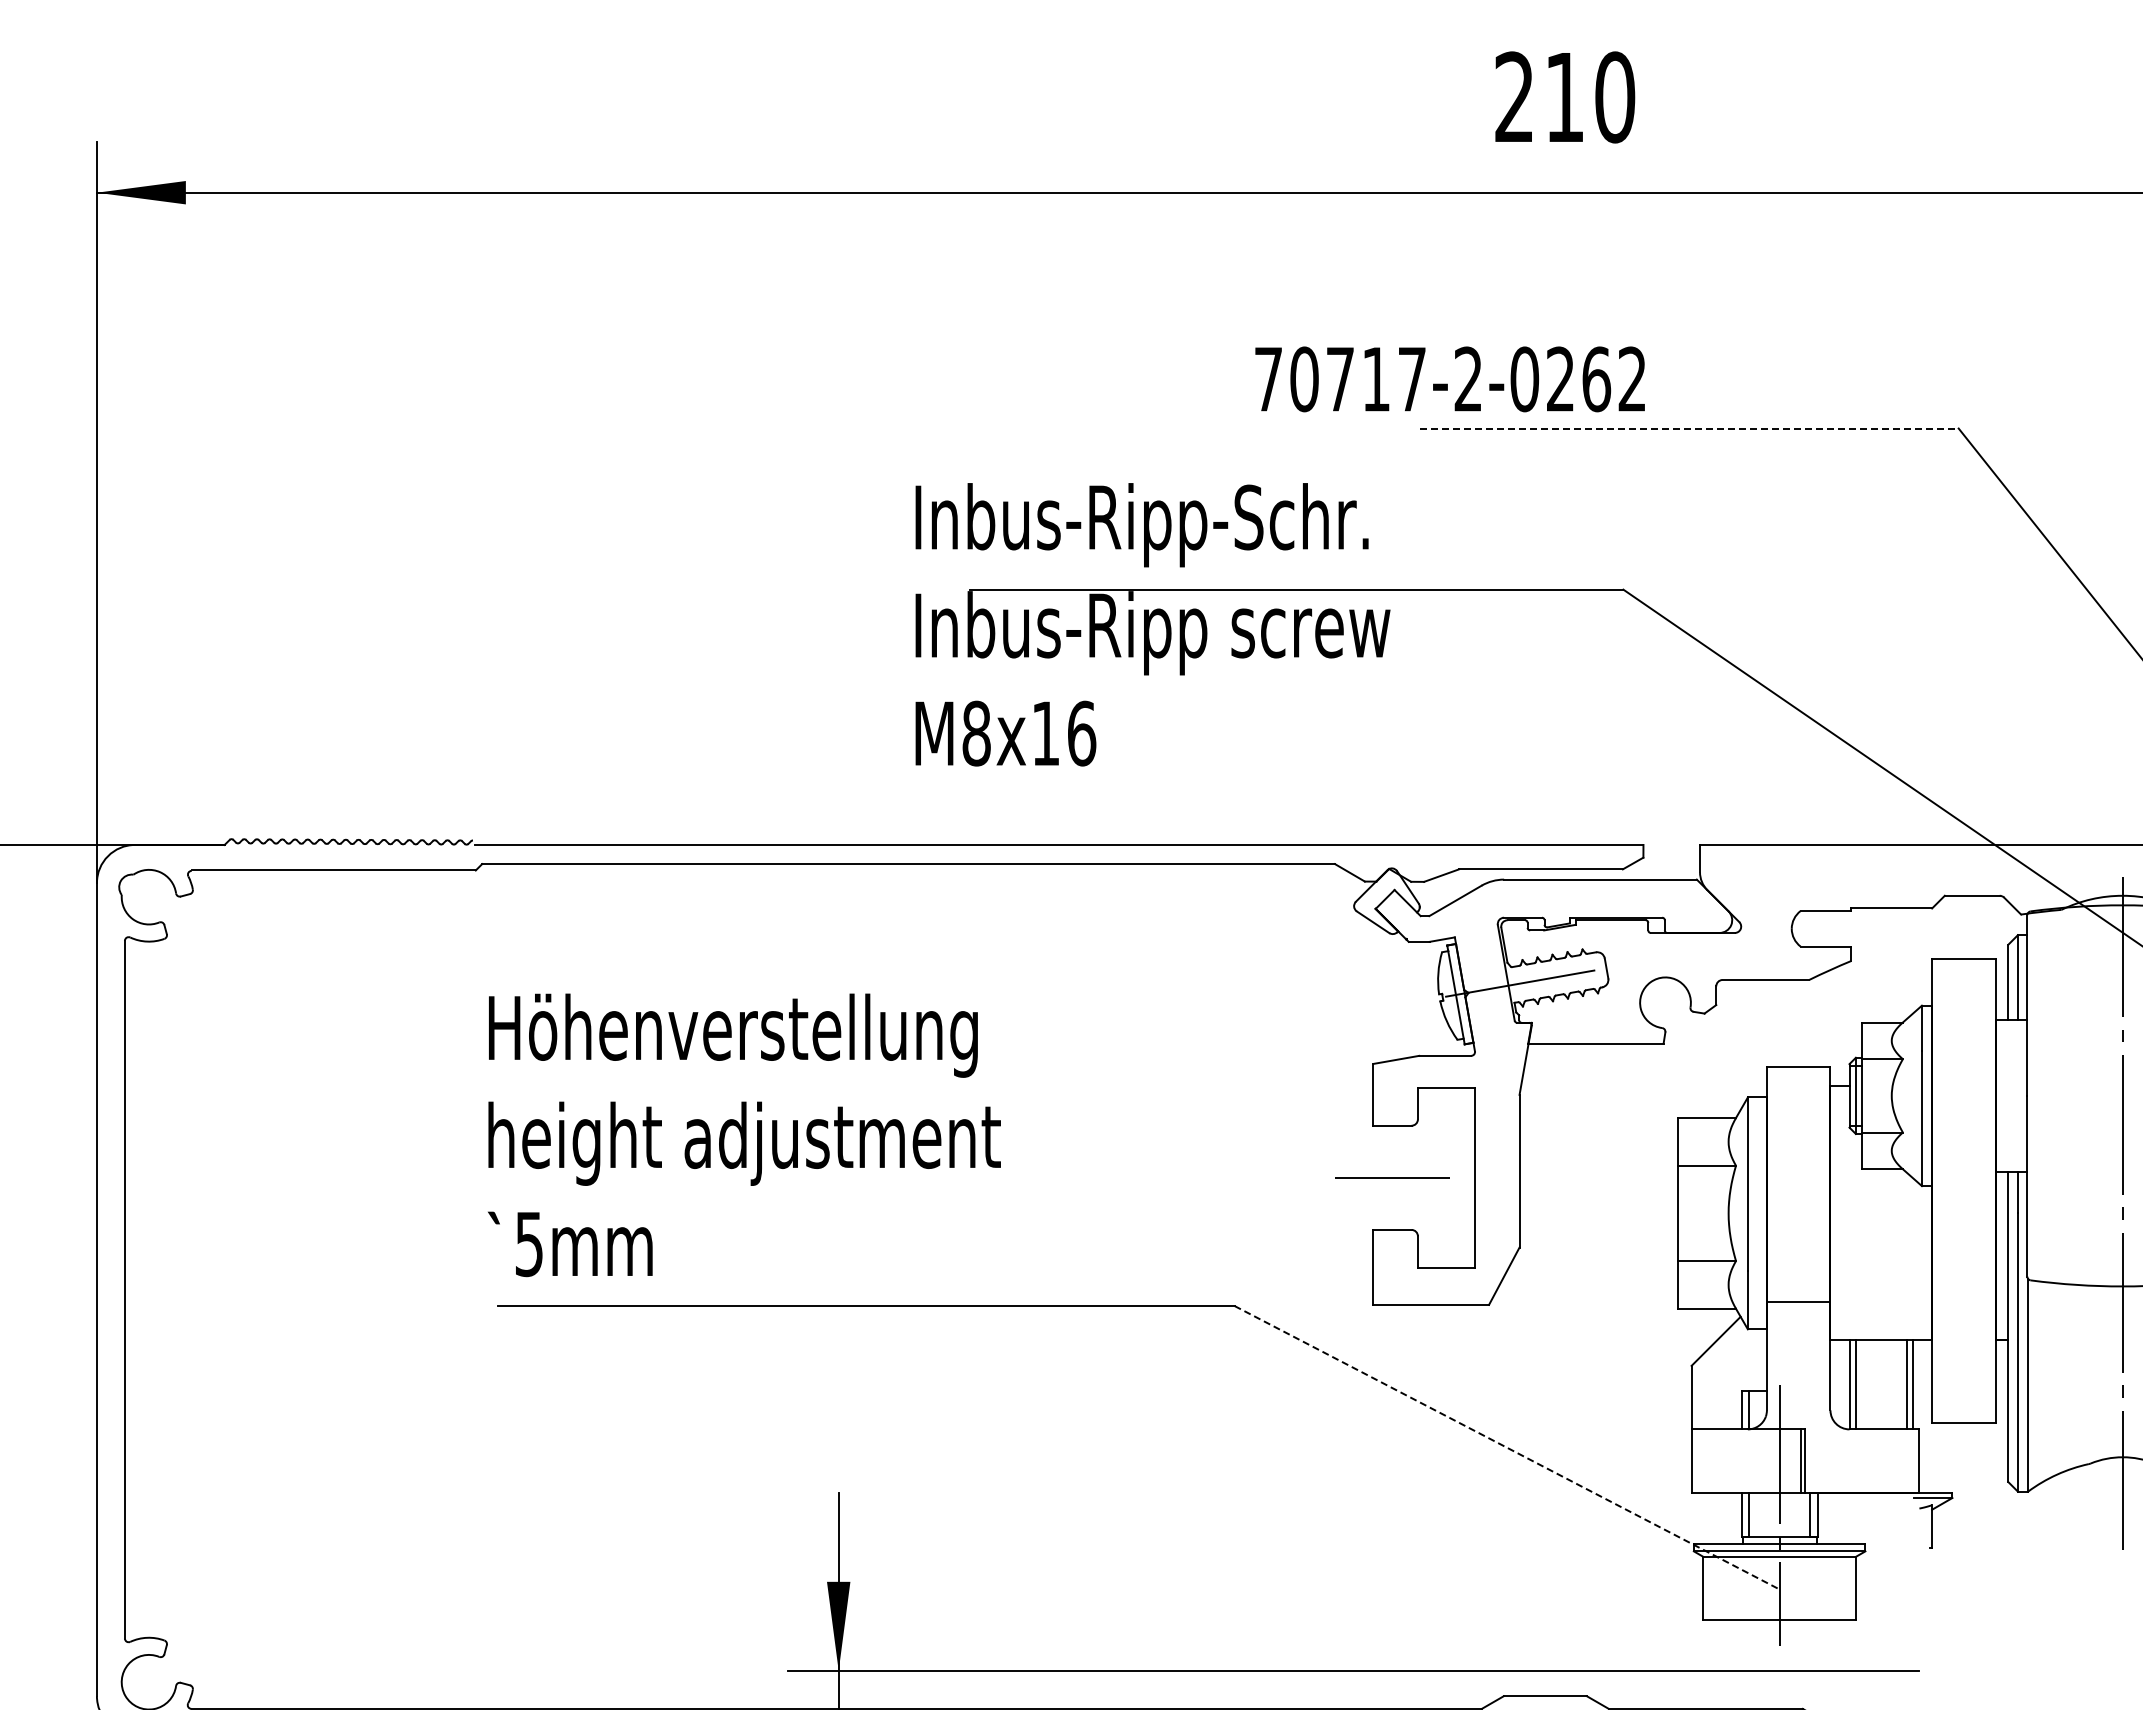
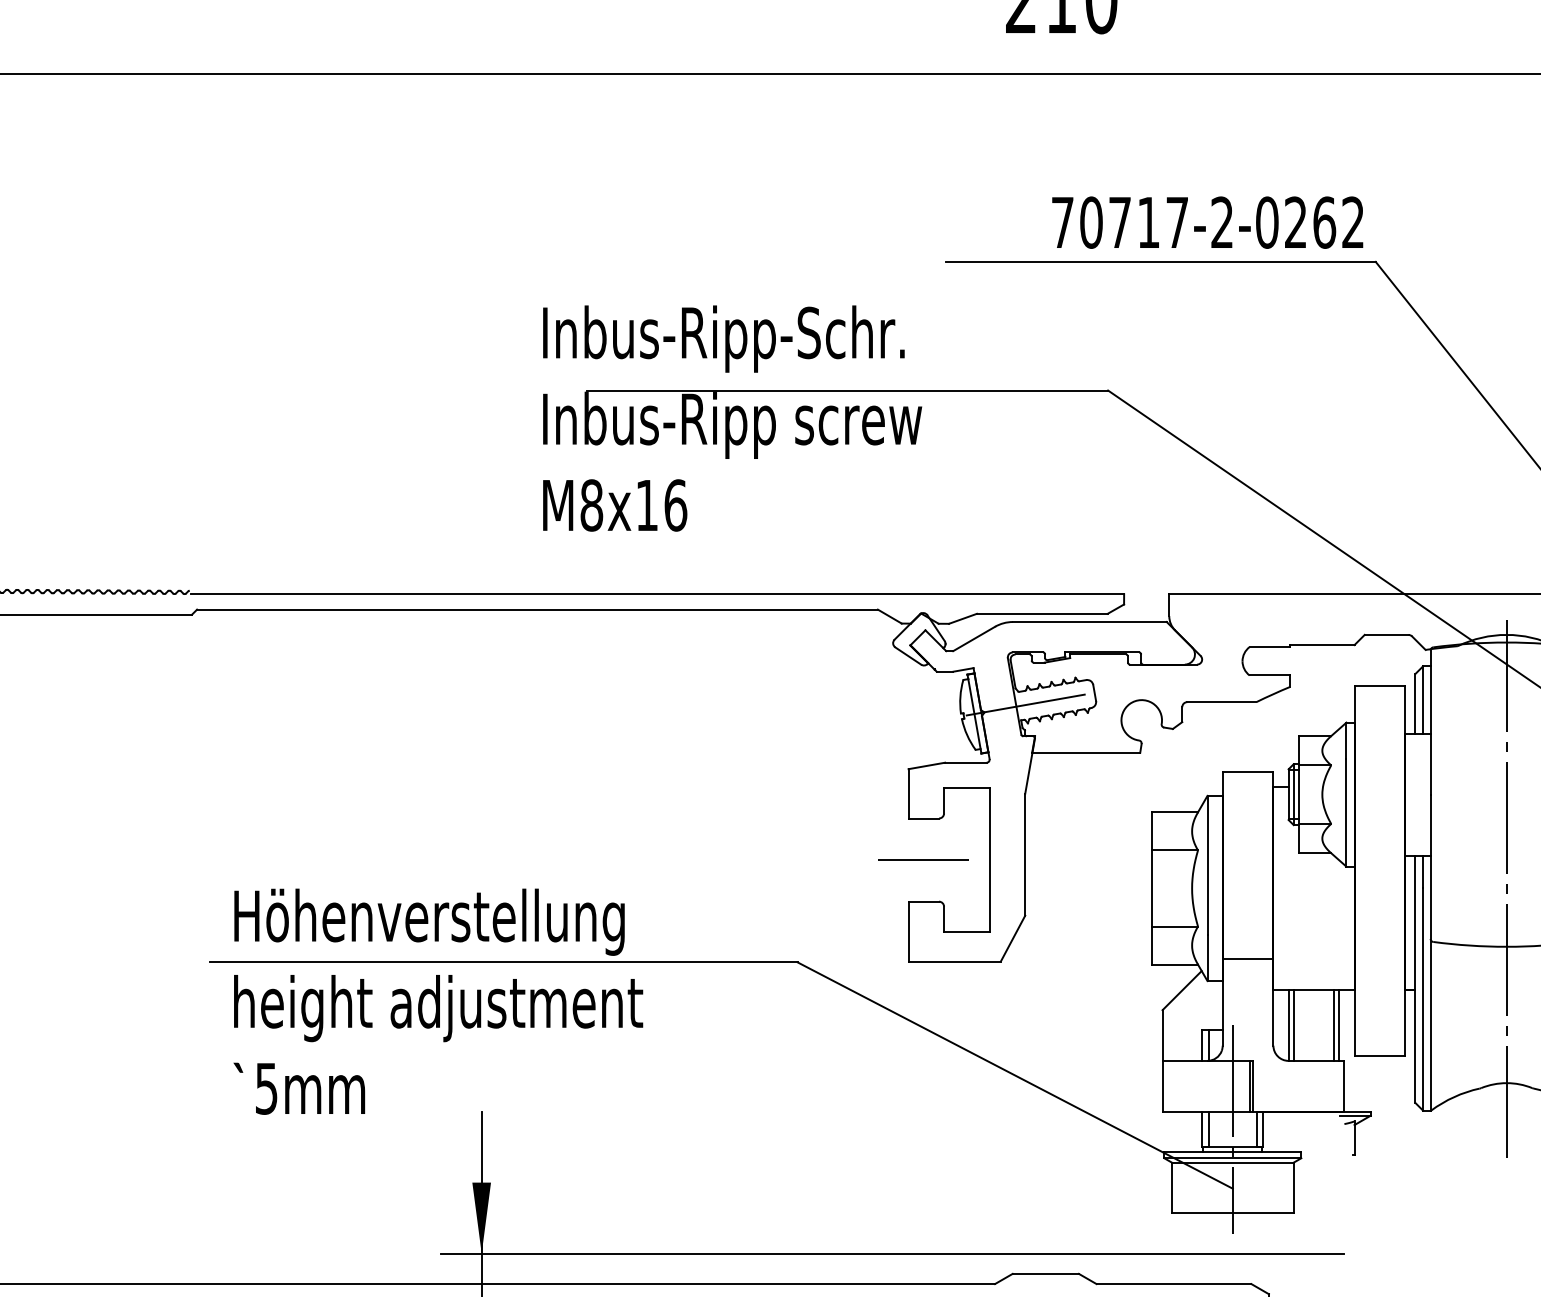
text: (1449, 379) -> (1207, 222), moved
line: (1689, 428) -> (1160, 261), dashed -> solid
text: (744, 1135) -> (438, 1001), moved
line: (1507, 1448) -> (1015, 1076), dashed -> solid

